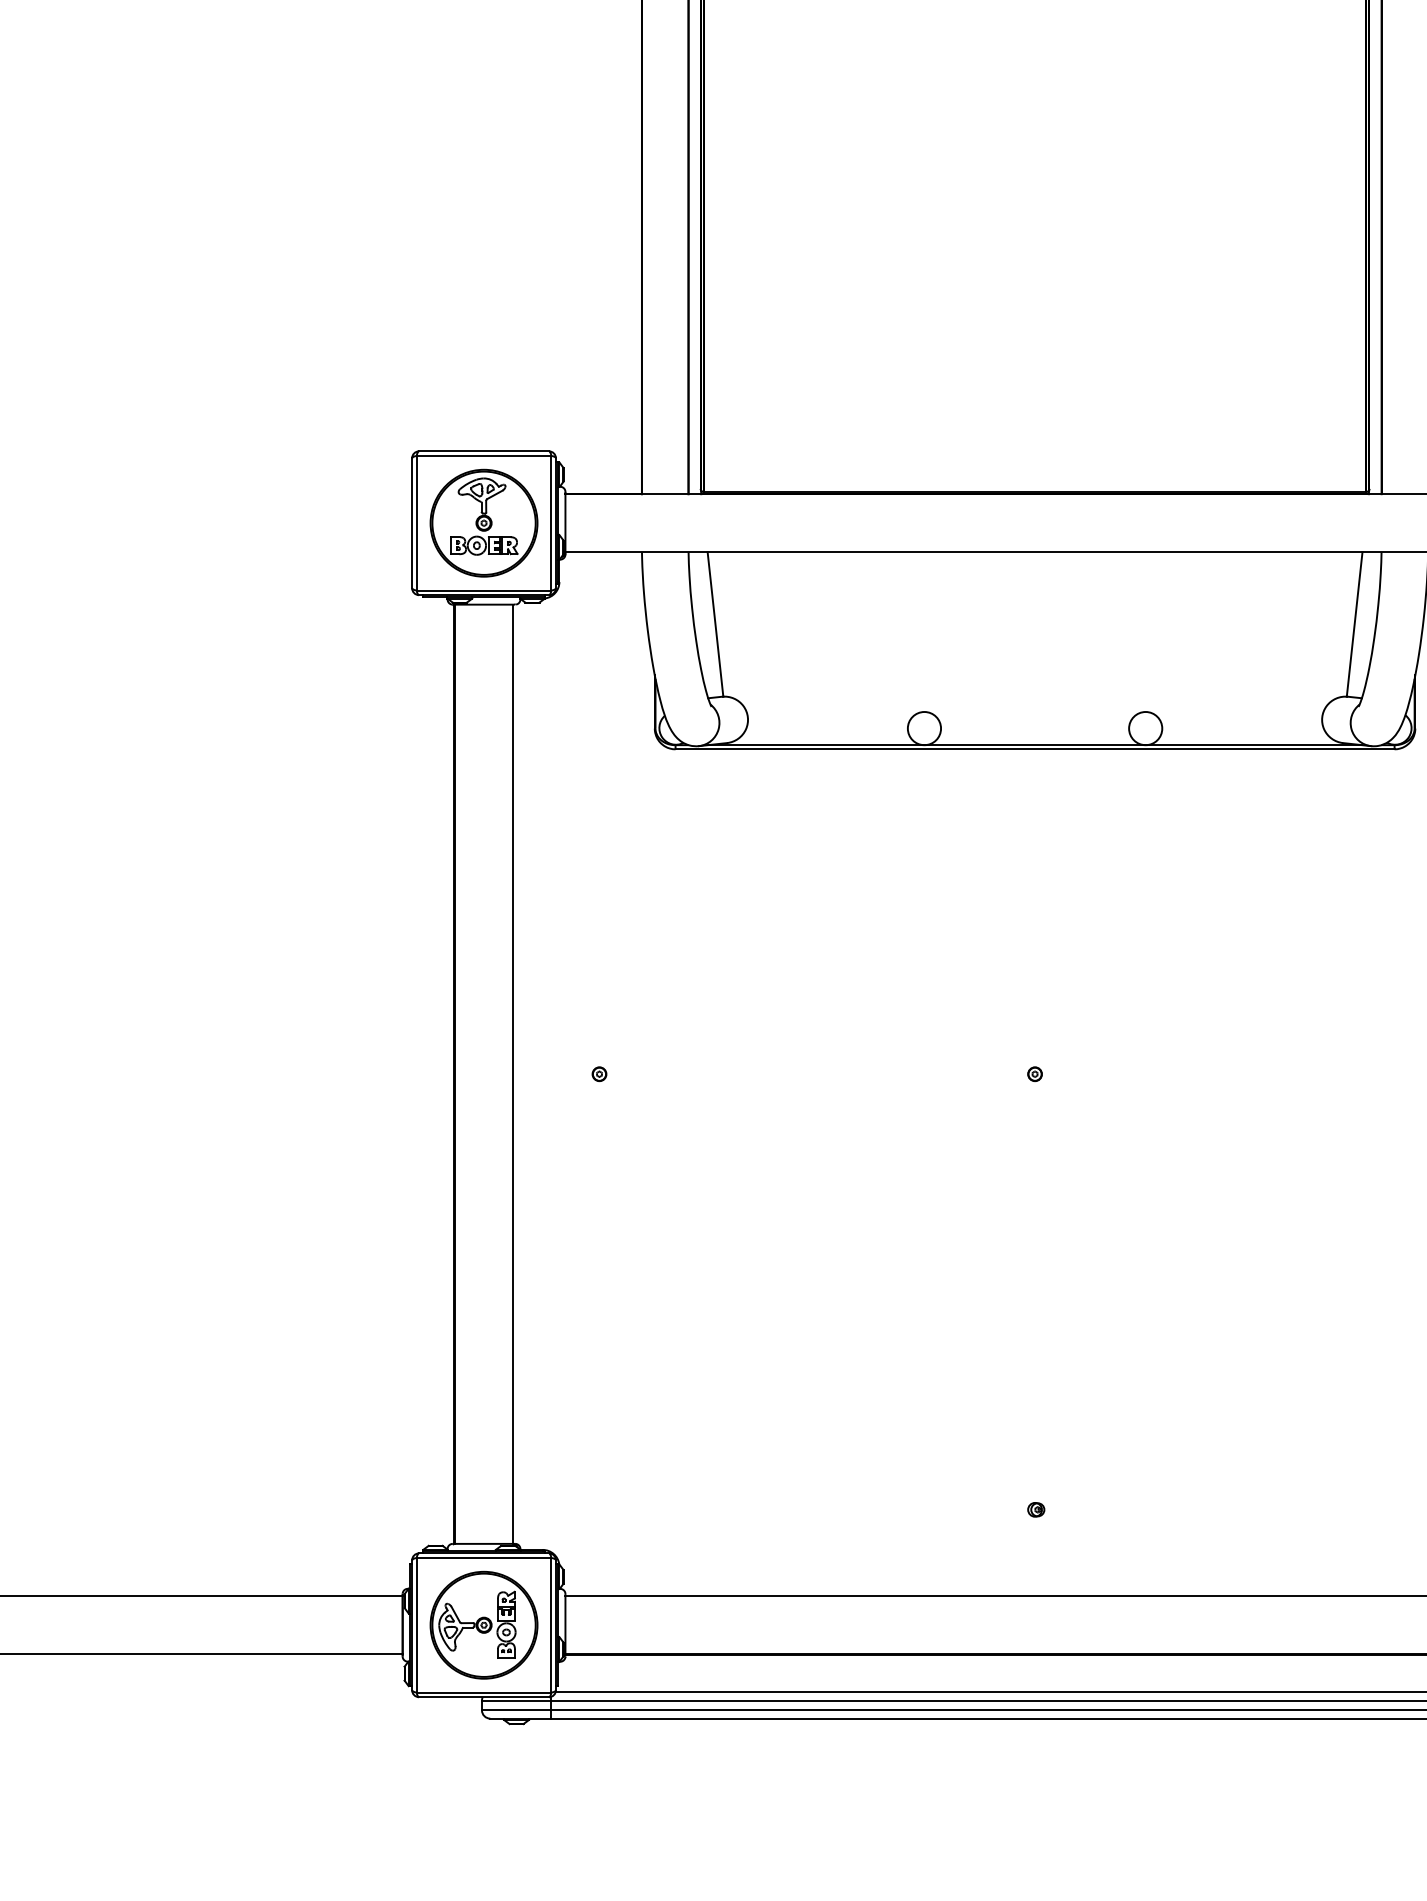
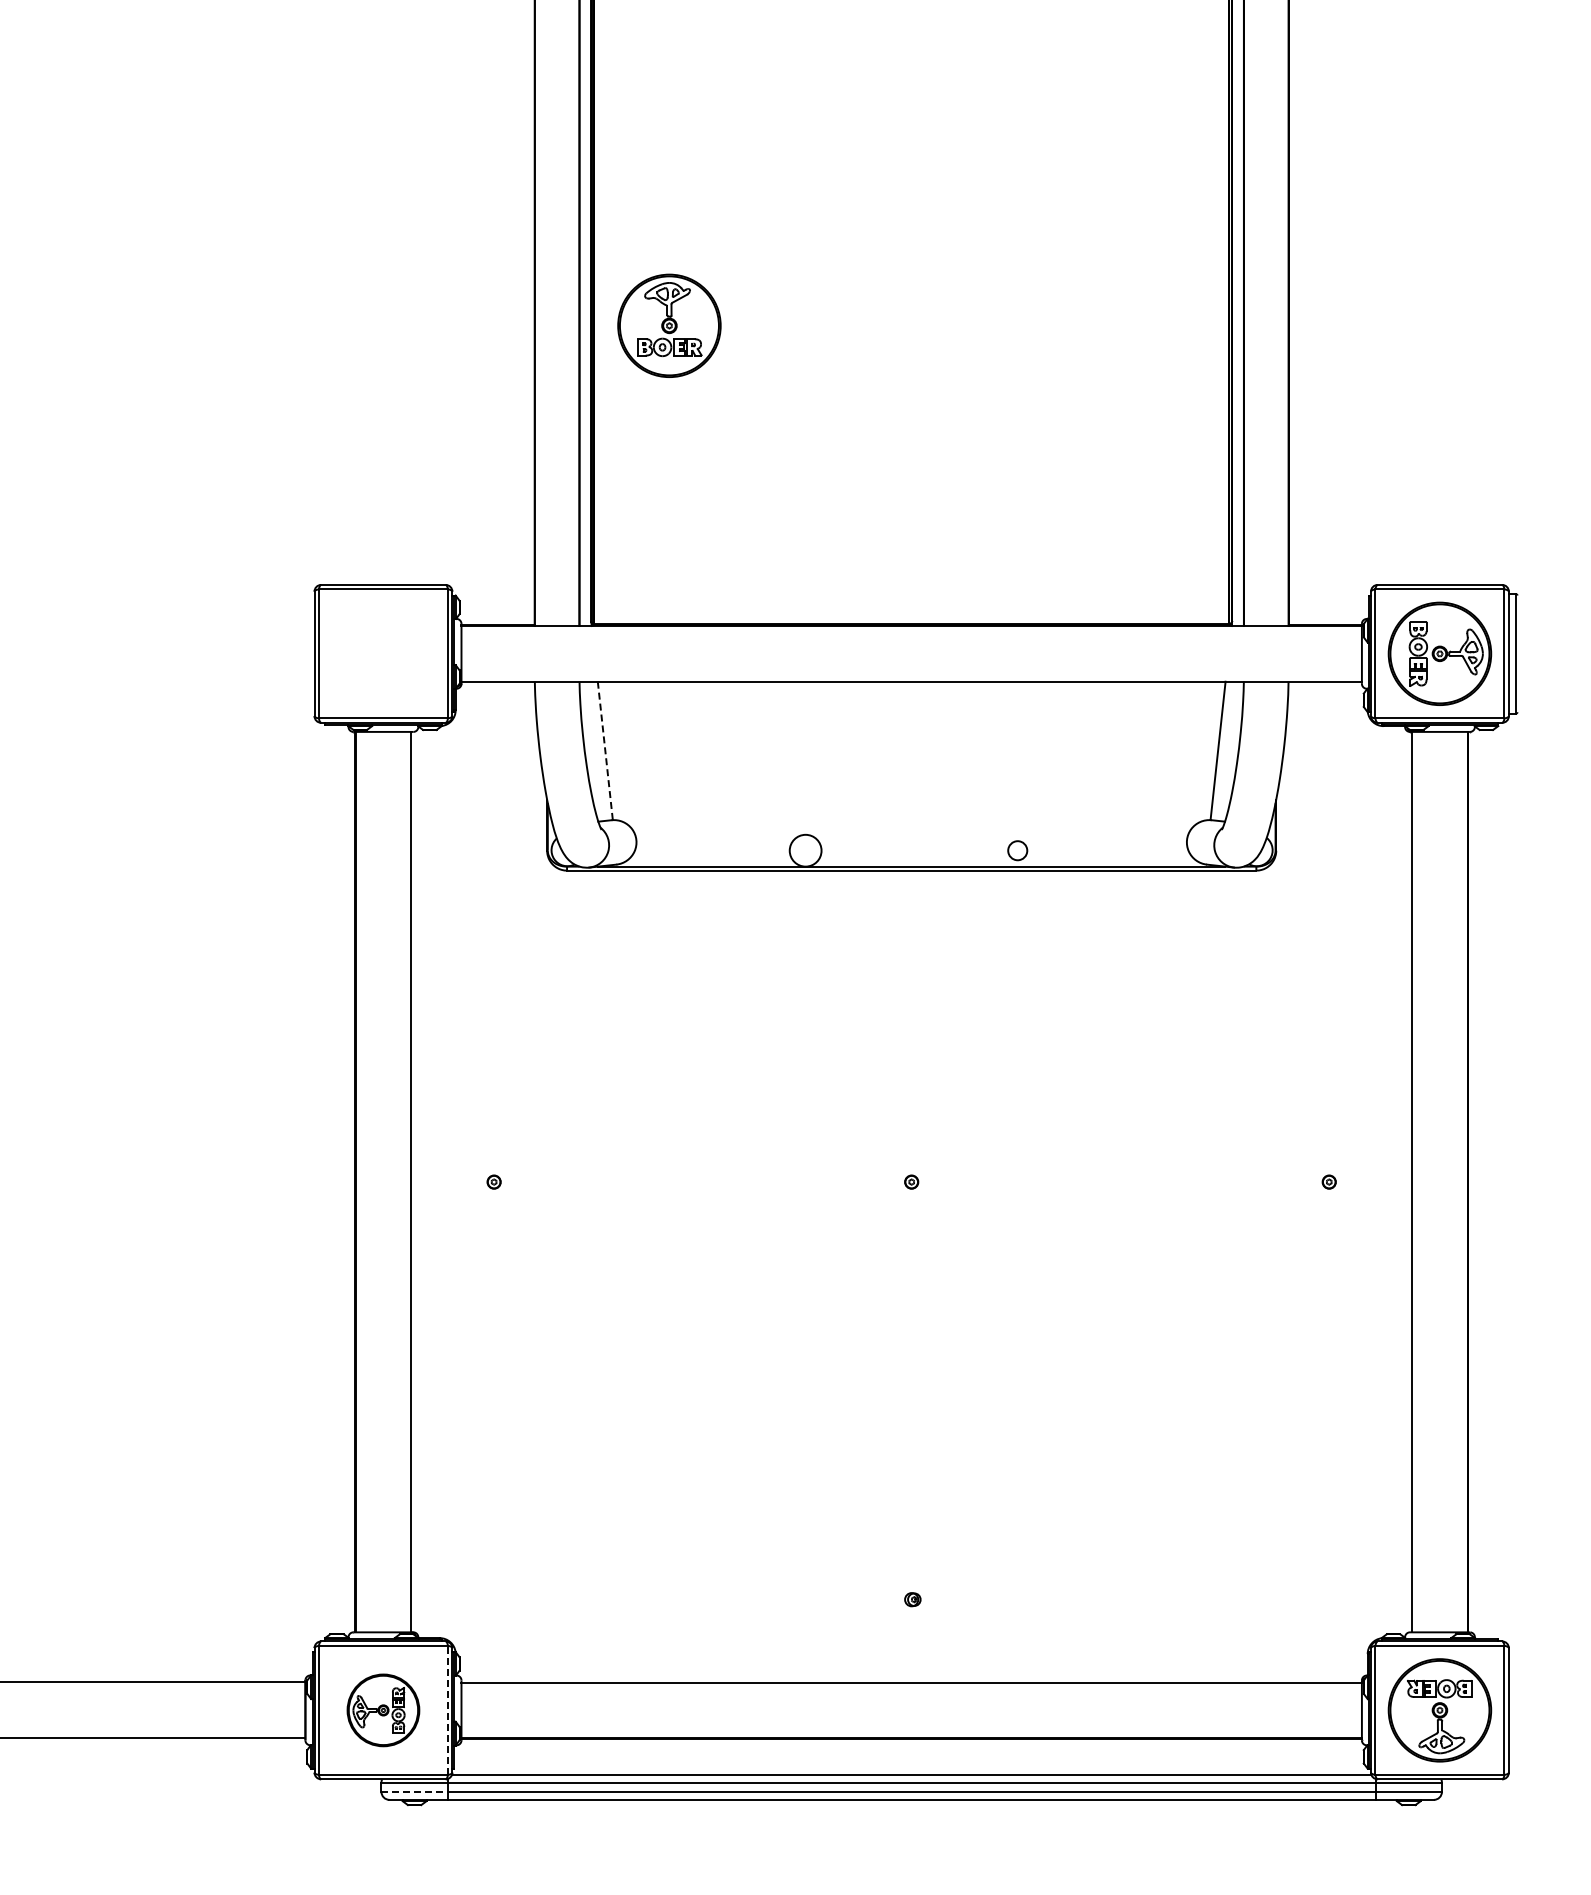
part: (484, 522) -> (669, 325), moved
line: (715, 624) -> (605, 750), solid -> dashed
circle: (1145, 728) -> (1017, 850), size x0.6
line: (550, 1624) -> (447, 1709), solid -> dashed
part: (484, 1625) -> (383, 1710), size x0.7
line: (517, 1709) -> (415, 1791), solid -> dashed

